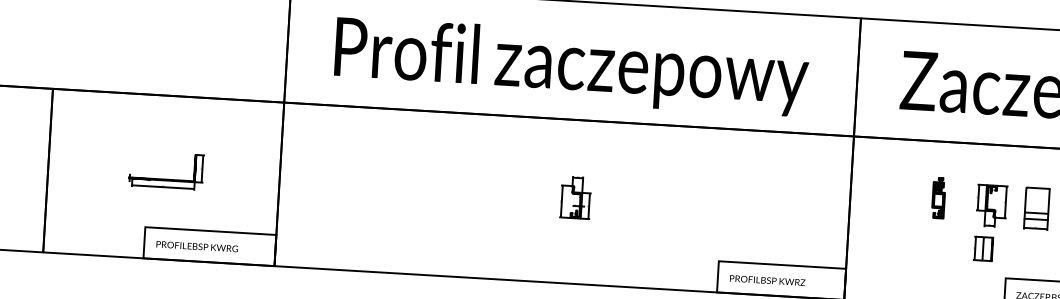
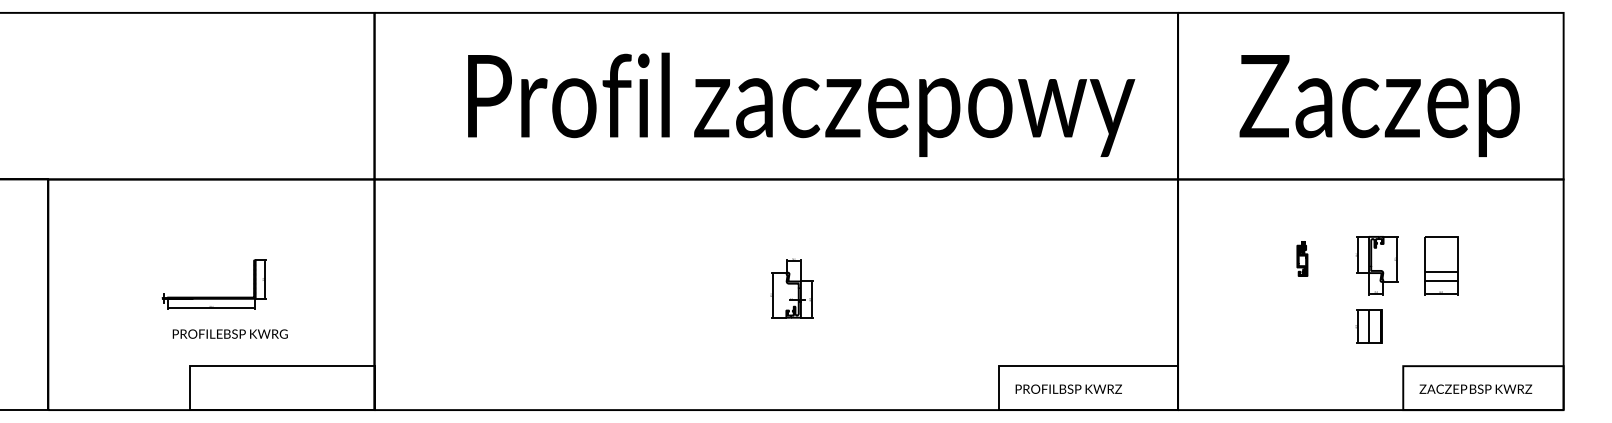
text: (571, 66) -> (801, 104), moved
part: (938, 197) -> (1302, 258), size x0.6
text: (196, 246) -> (229, 333), moved

